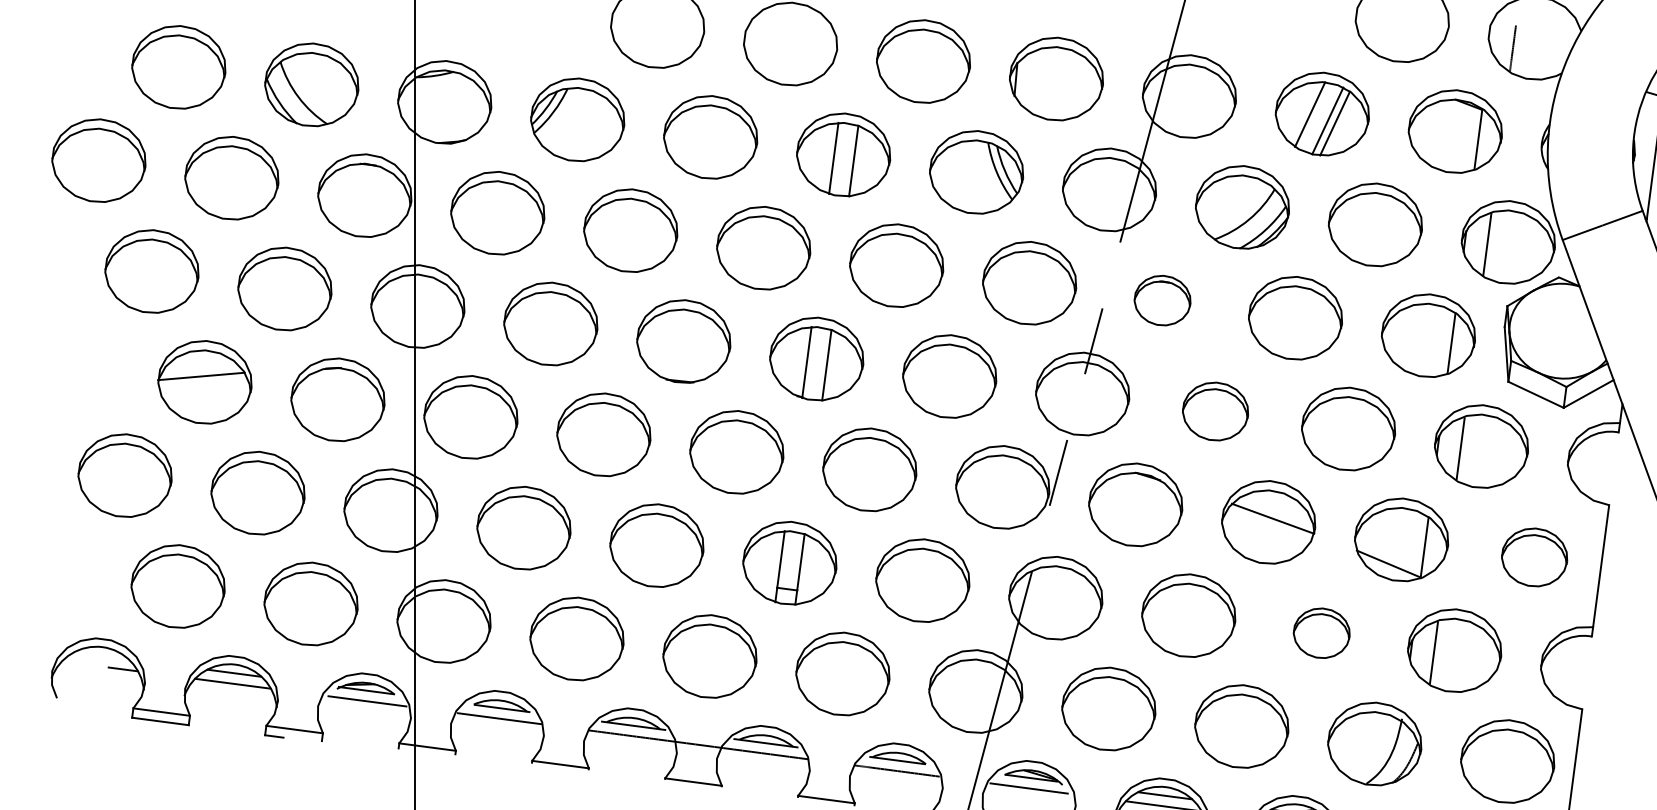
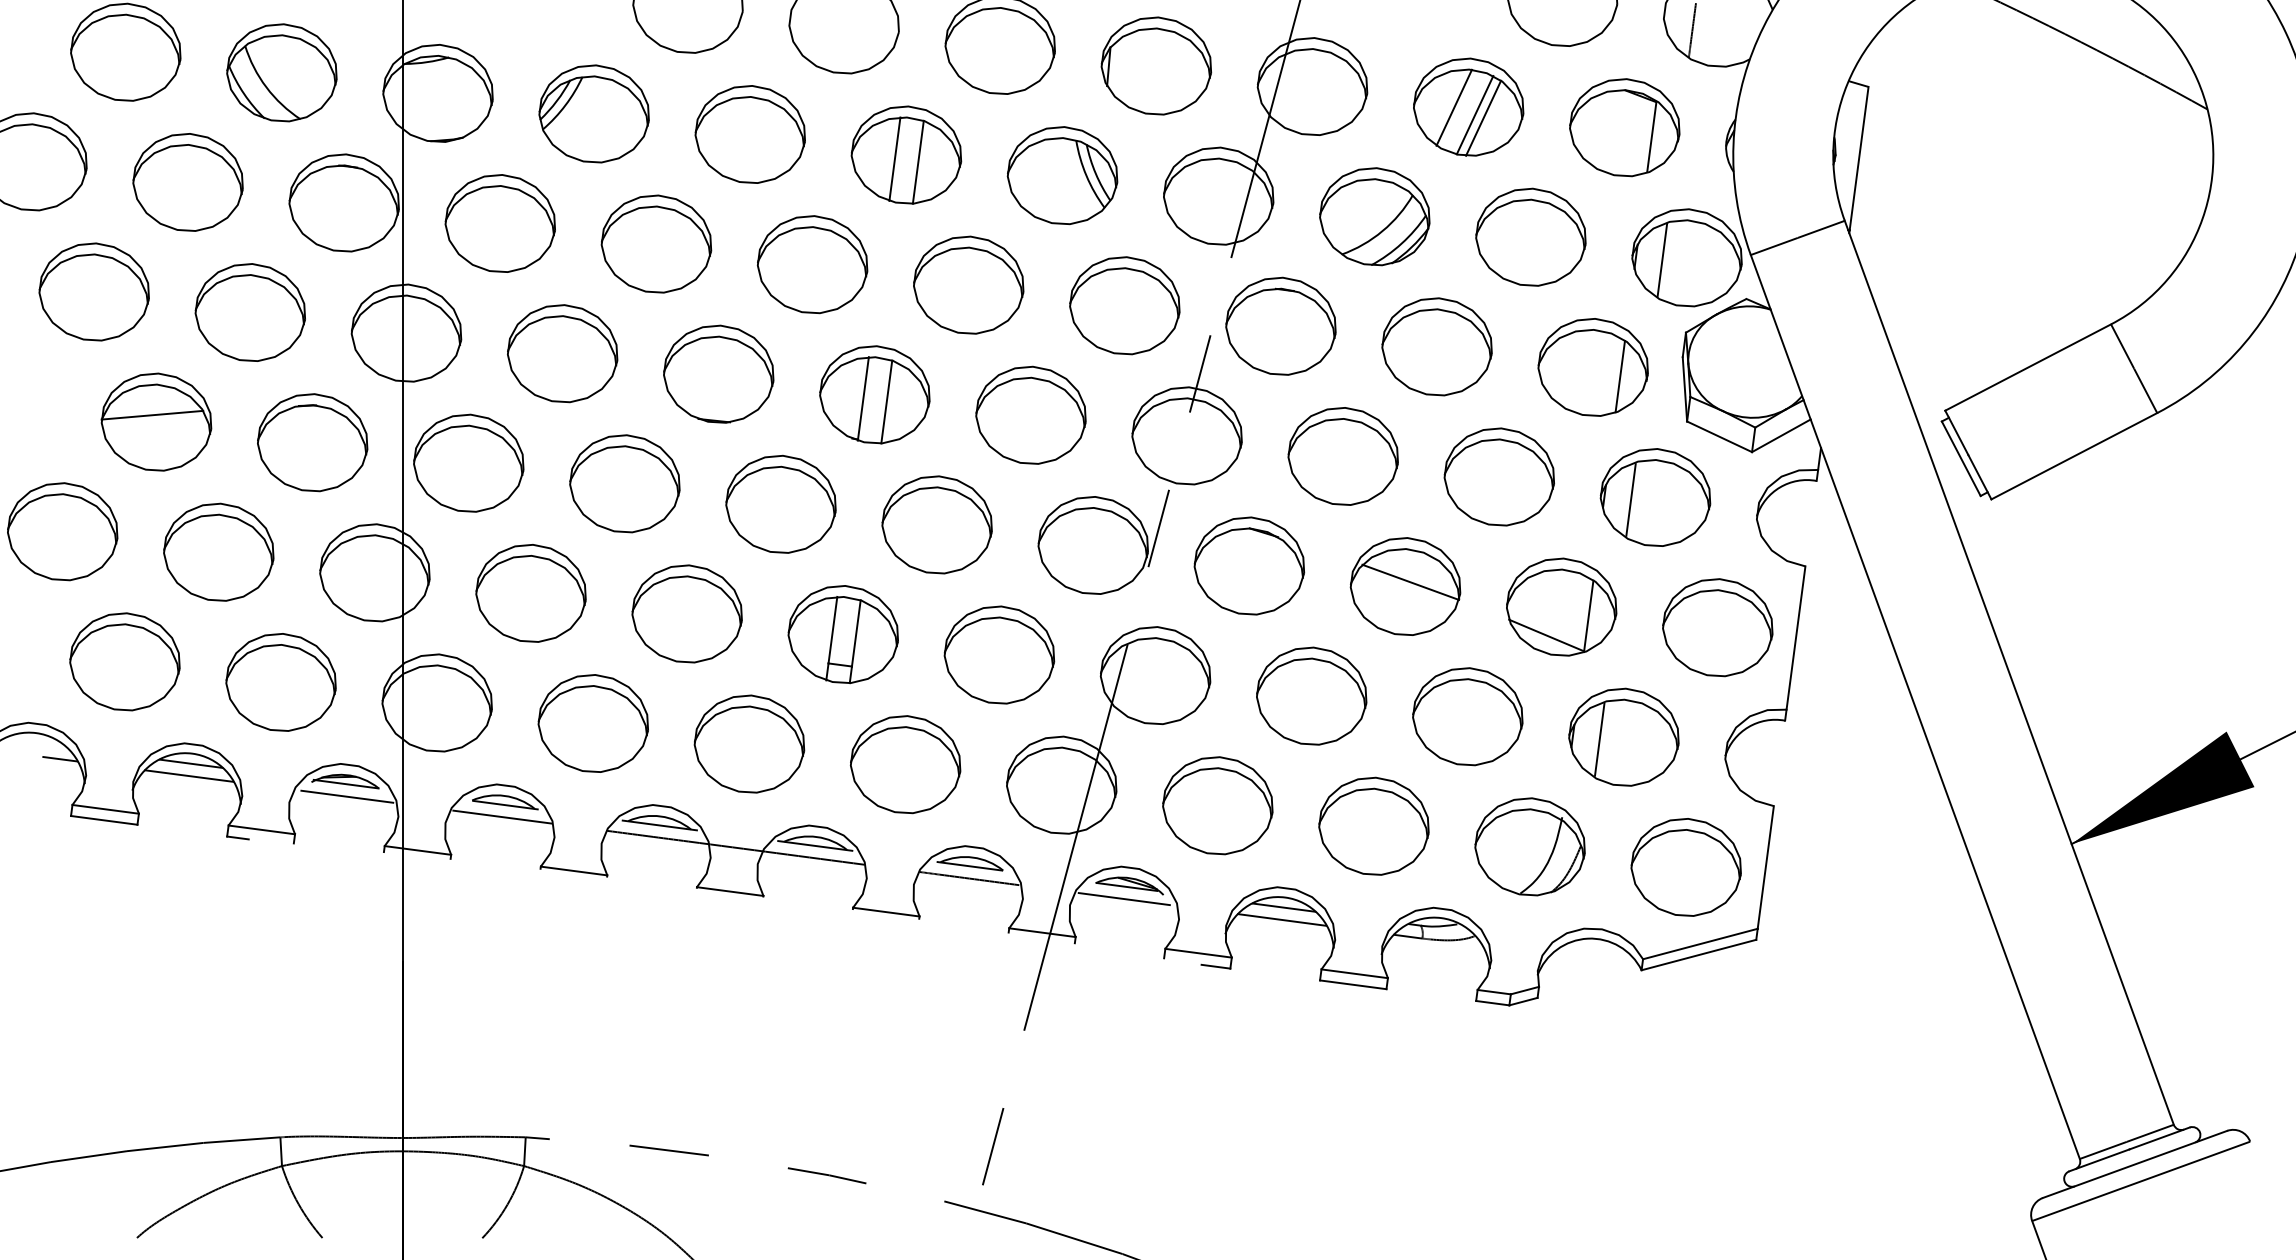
part: (1162, 300) -> (1280, 325), size x1.67
part: (1214, 411) -> (1342, 456), size x1.43
part: (1534, 557) -> (1717, 627), size x1.43
part: (1321, 633) -> (1467, 716), size x1.67

